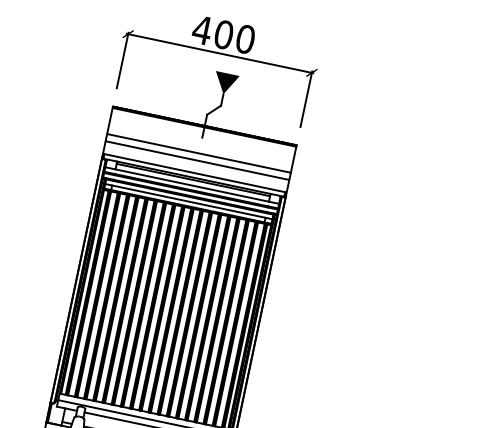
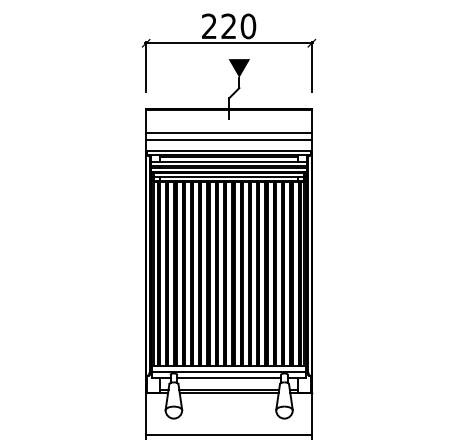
text: (212, 32) -> (218, 26), 400 -> 220

